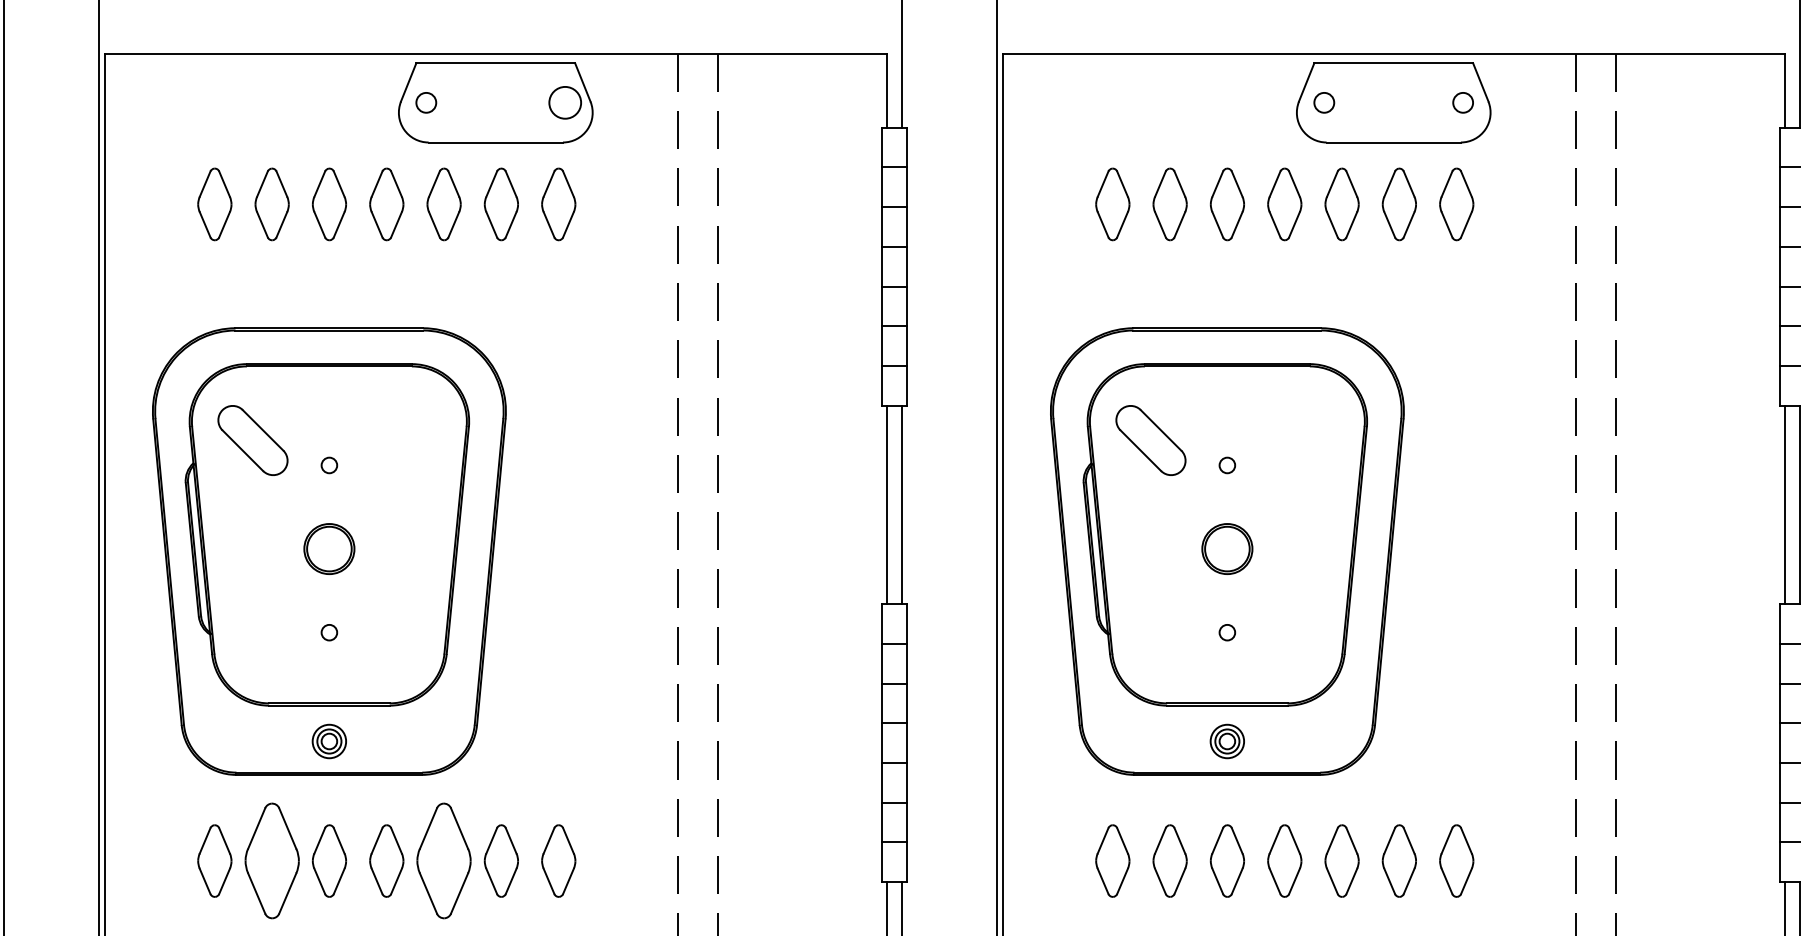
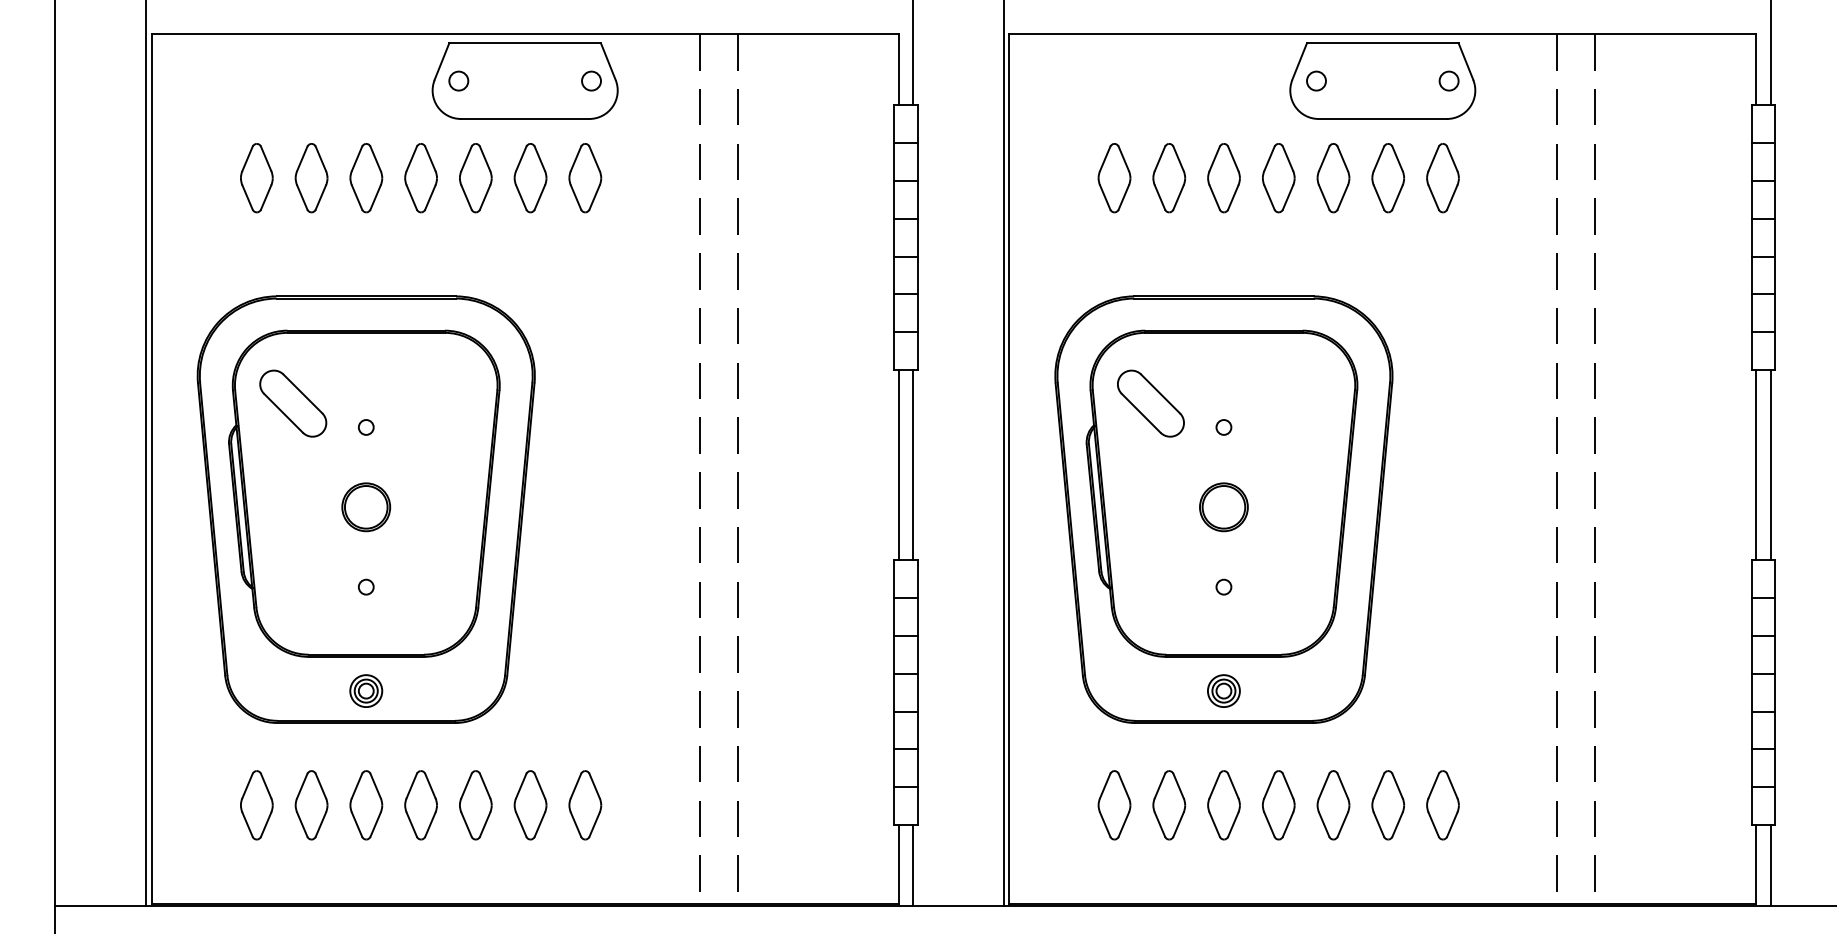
circle: (565, 102) -> (591, 80), size x0.62
part: (272, 861) -> (311, 805), size x0.62
part: (443, 861) -> (475, 805), size x0.62

